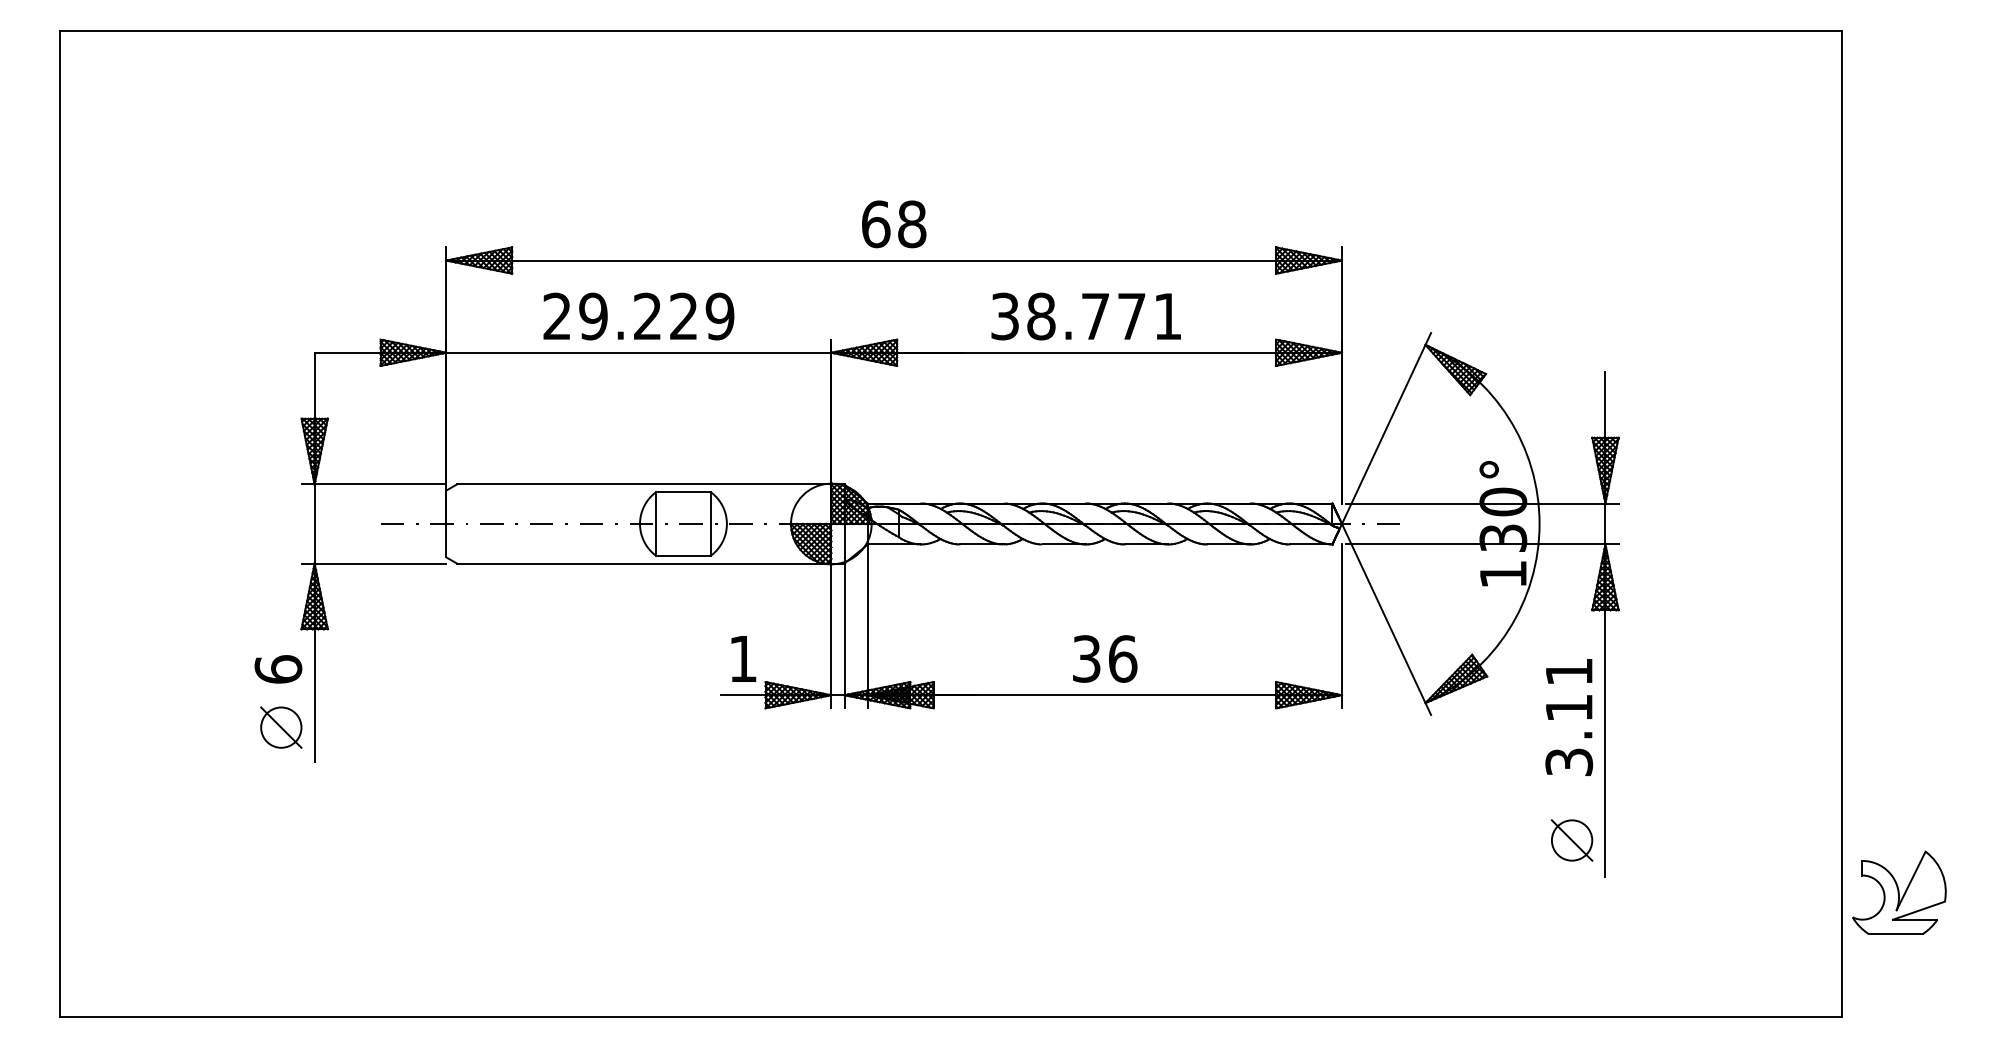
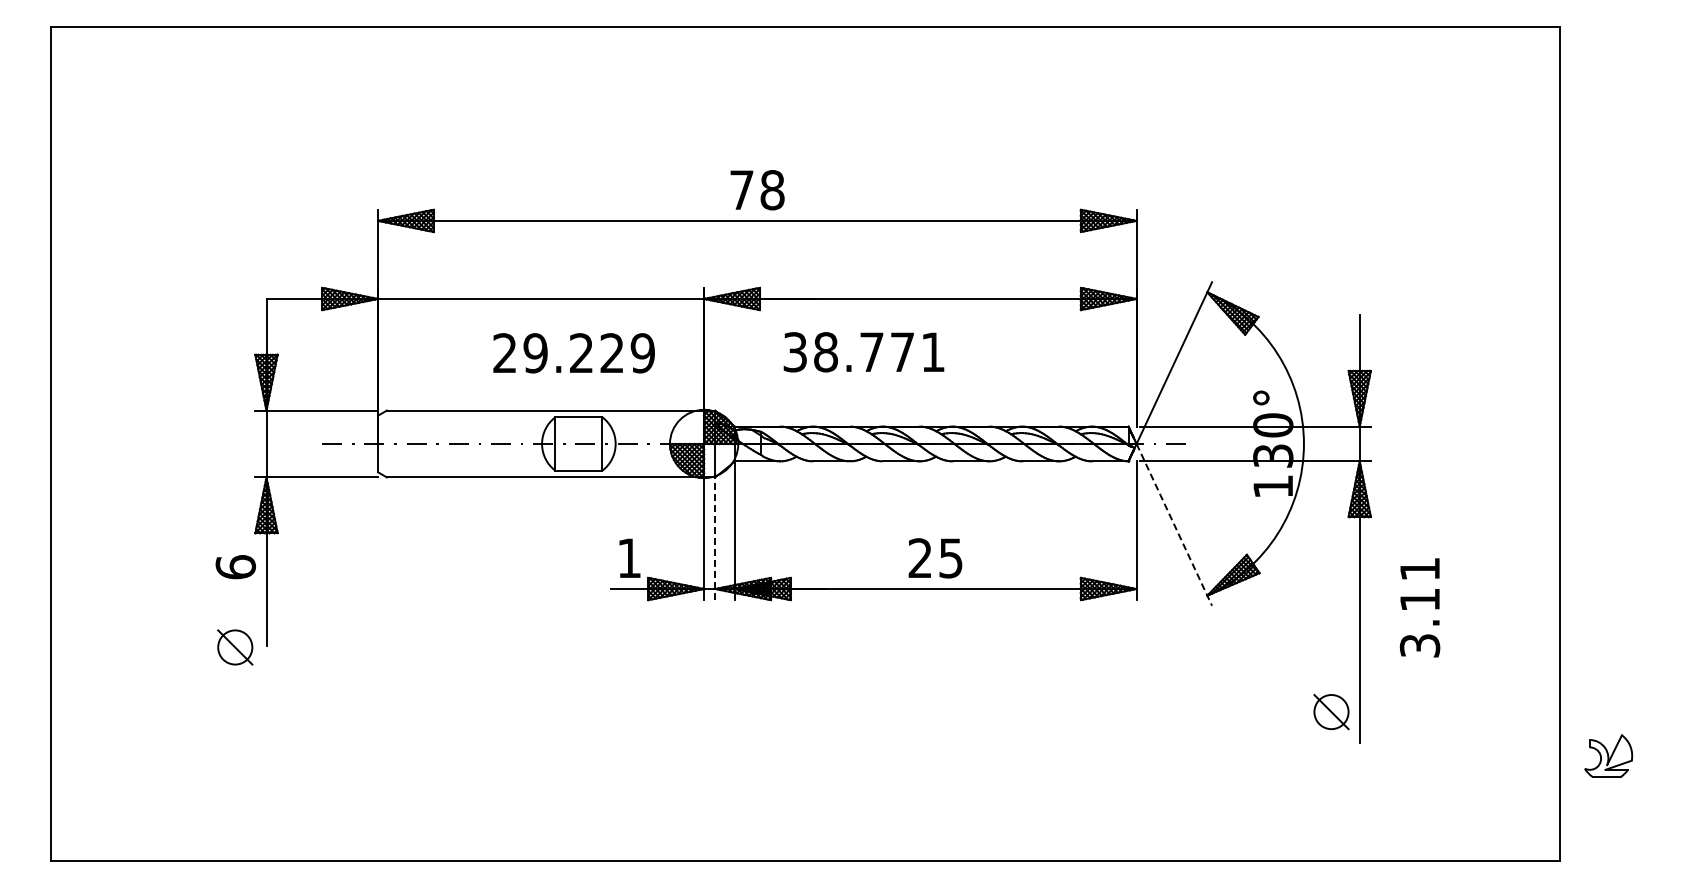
text: (876, 224) -> (742, 190), 68 -> 78
text: (638, 316) -> (573, 353), moved
text: (1085, 316) -> (863, 352), moved
line: (1386, 620) -> (1174, 525), solid -> dashed
line: (844, 635) -> (715, 538), solid -> dashed
text: (1104, 659) -> (935, 558), 36 -> 25
text: (1568, 717) -> (1419, 607), moved
part: (281, 727) -> (235, 647), moved
part: (1899, 891) -> (1608, 755), size x0.6

